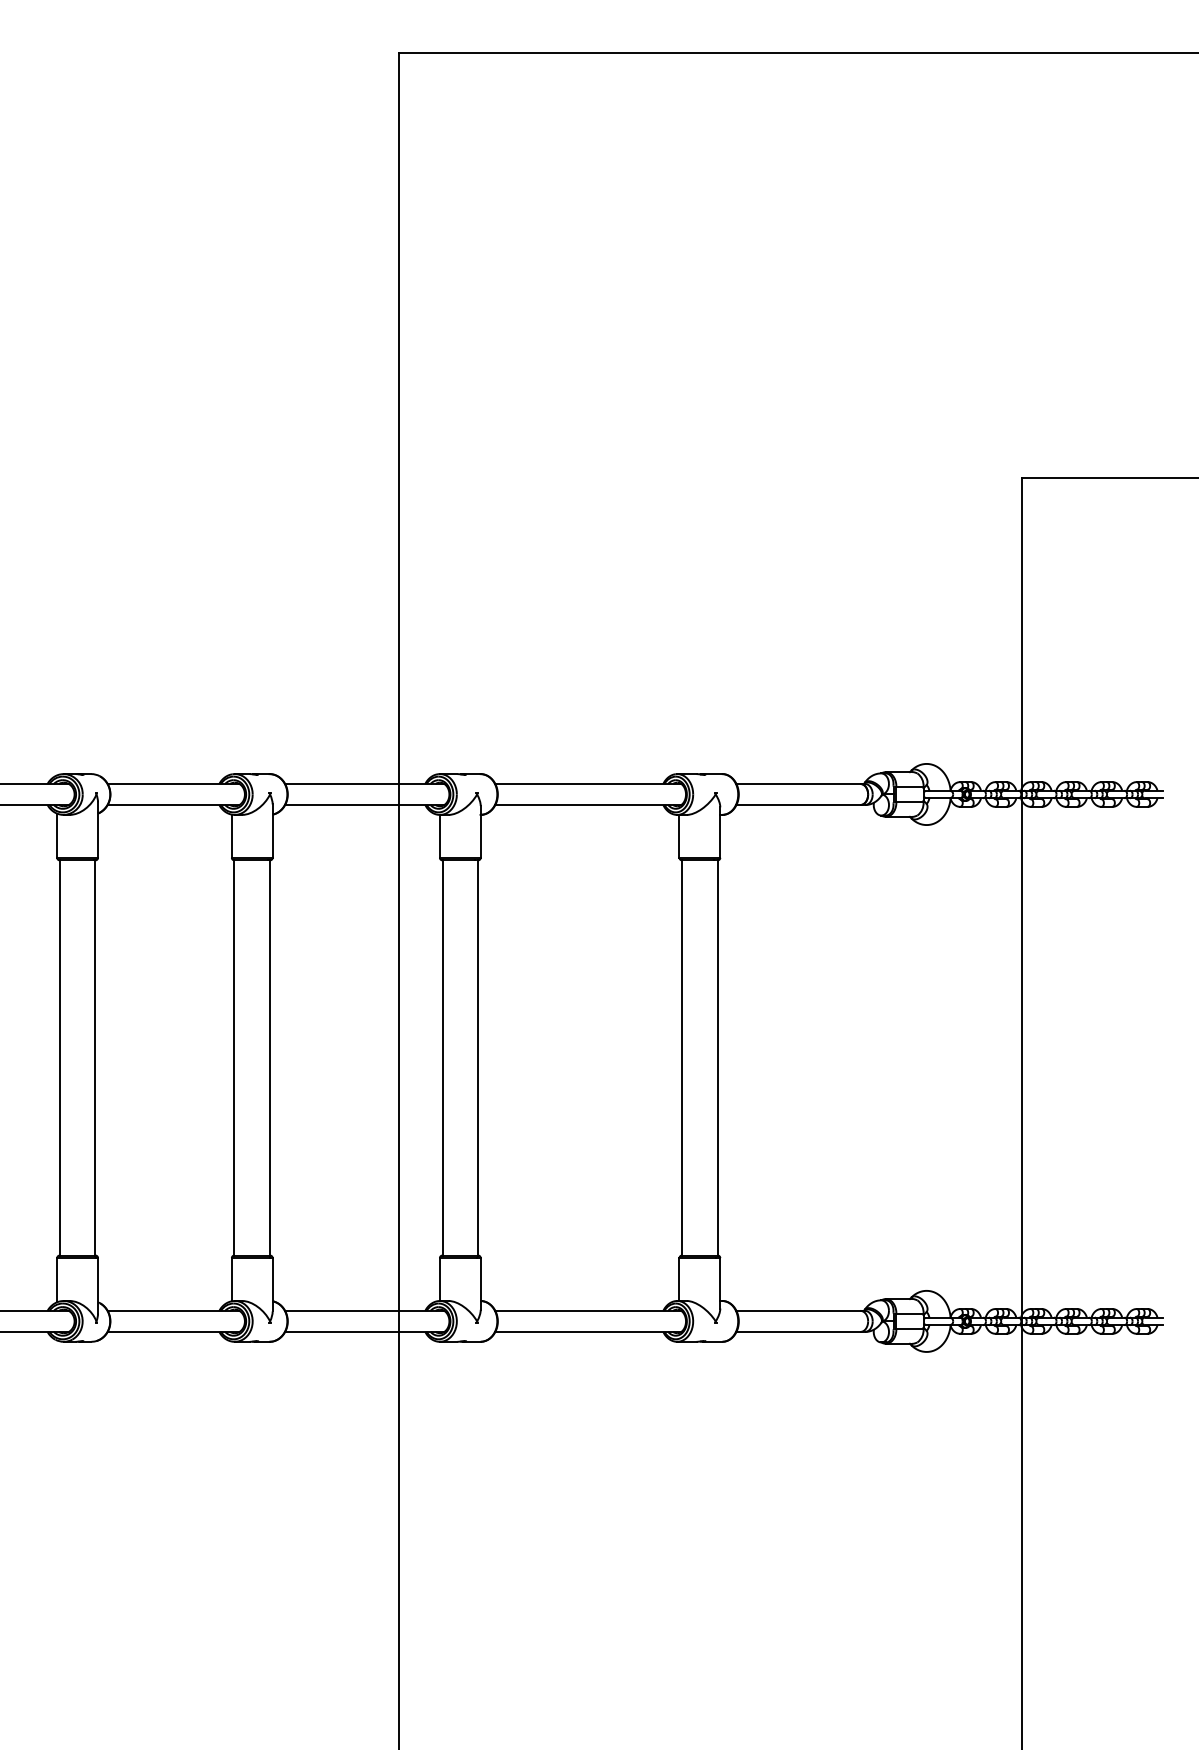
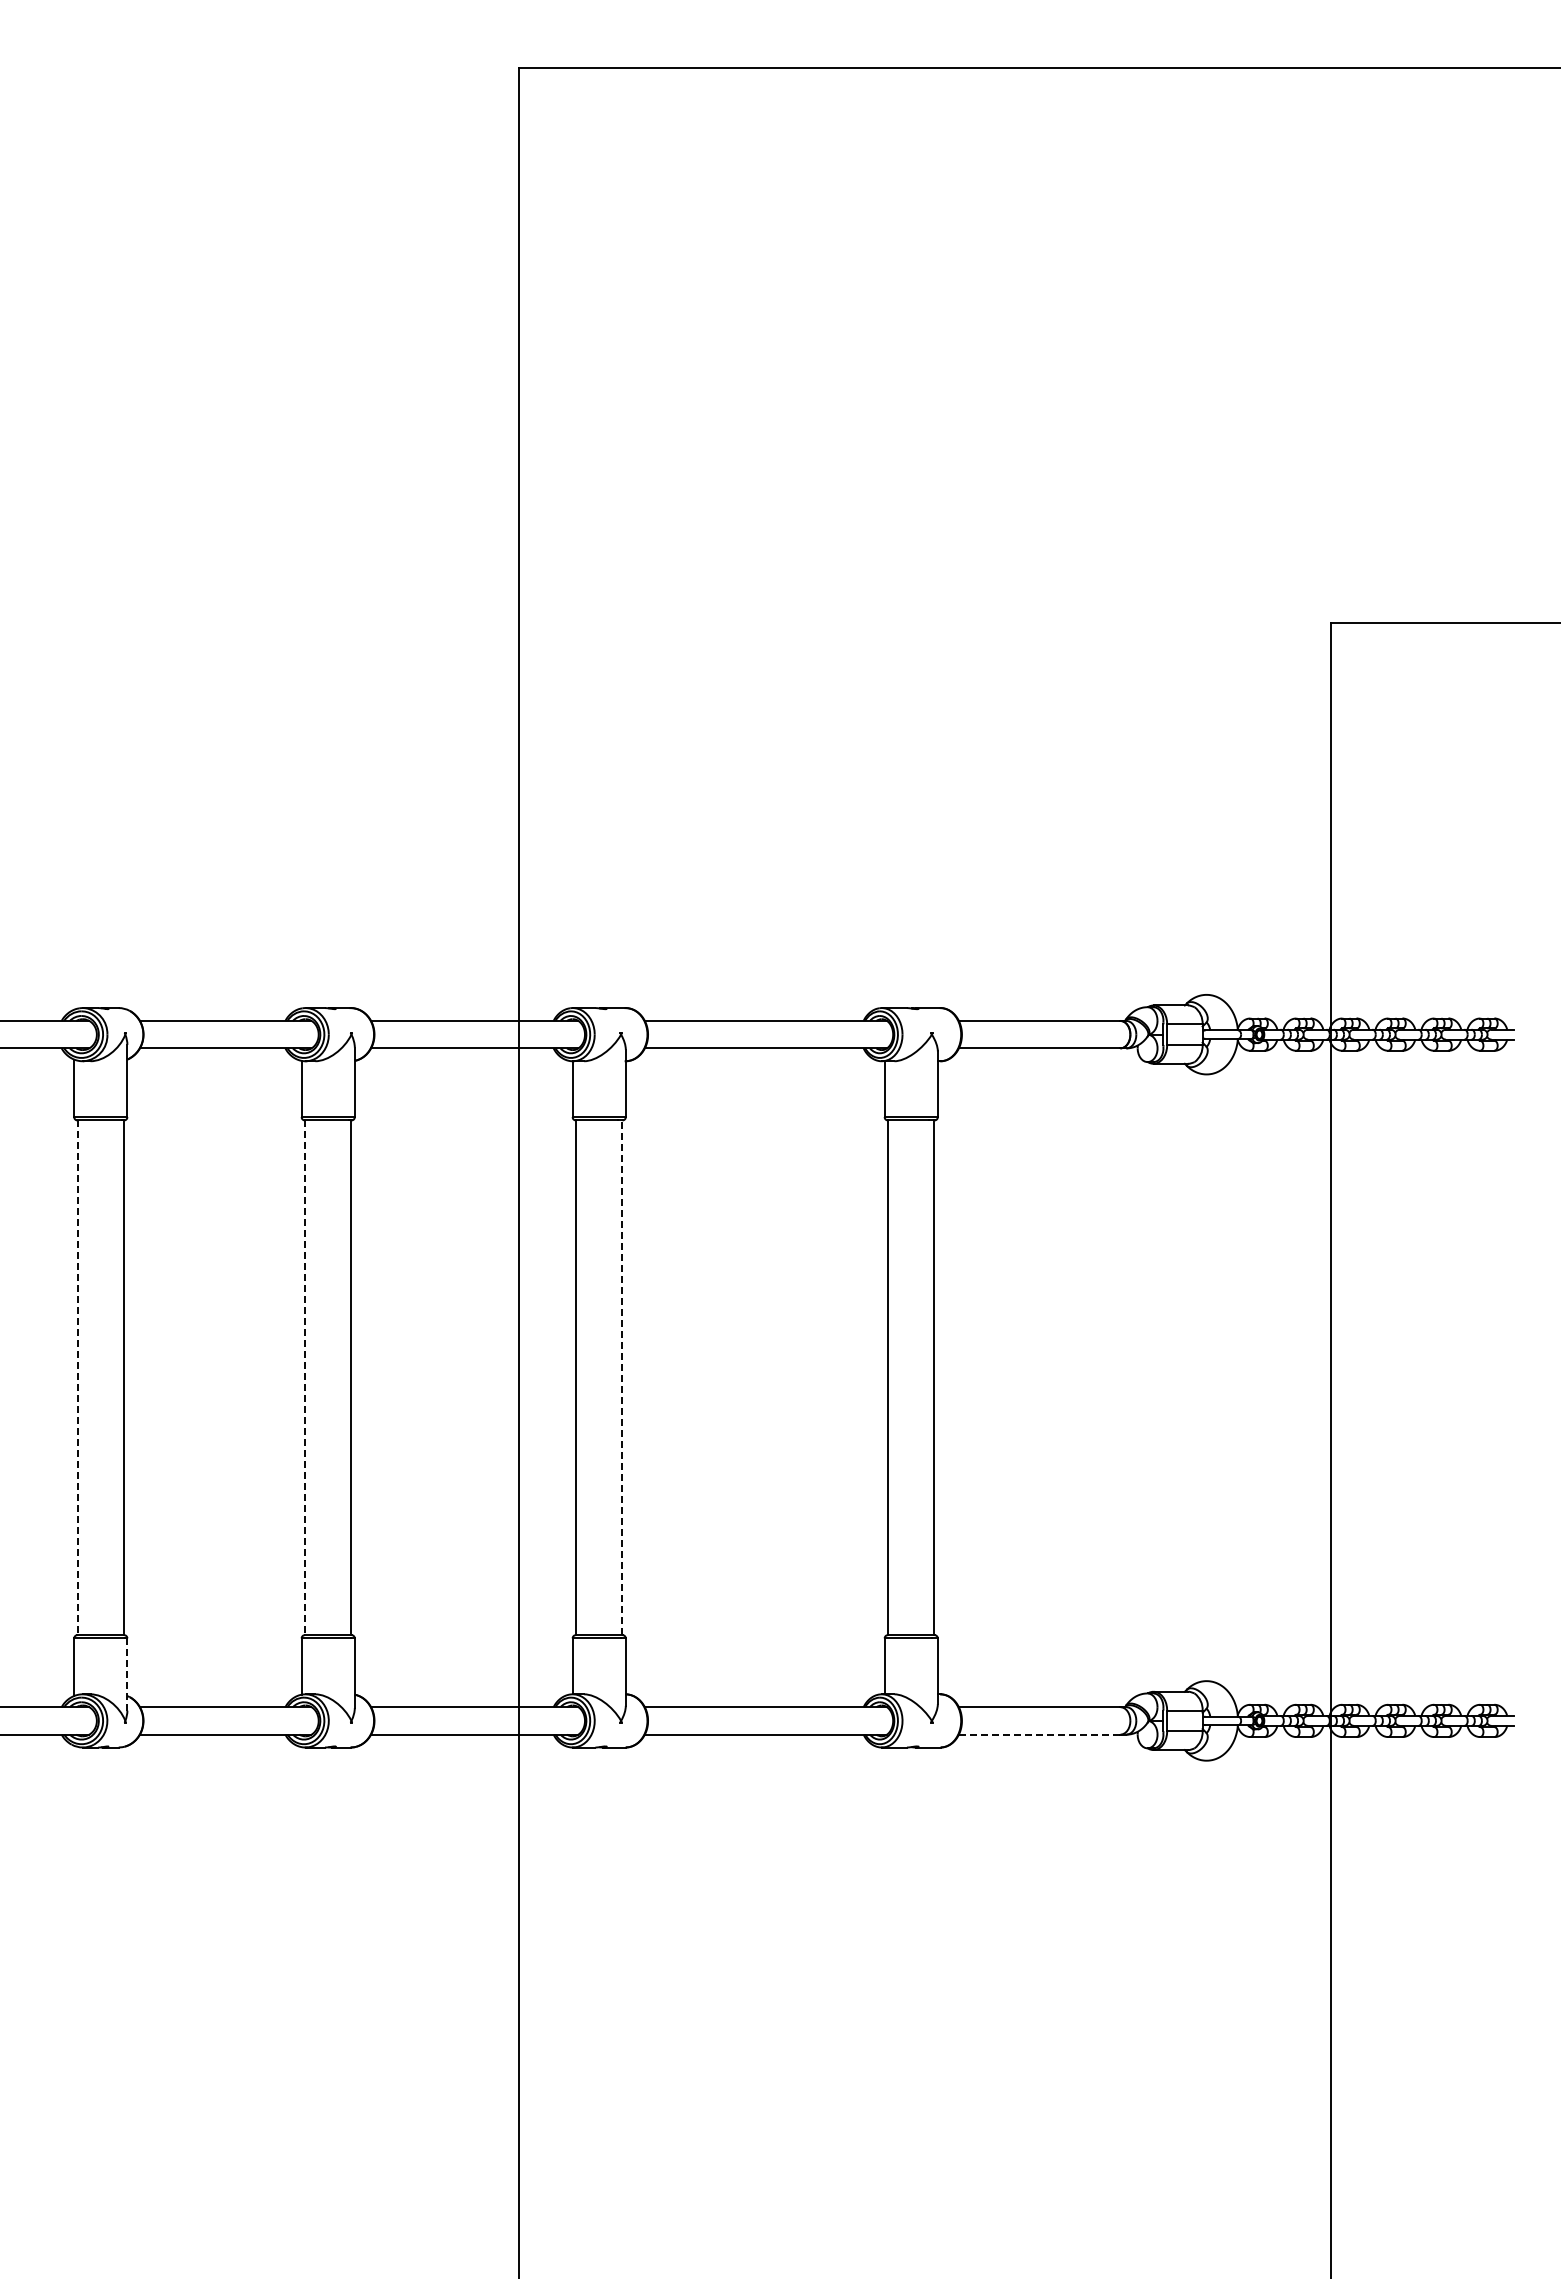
line: (478, 1057) -> (622, 1377), solid -> dashed
line: (59, 1058) -> (77, 1378), solid -> dashed
line: (234, 1058) -> (305, 1378), solid -> dashed
line: (98, 1285) -> (127, 1674), solid -> dashed
line: (798, 1331) -> (1039, 1734), solid -> dashed

